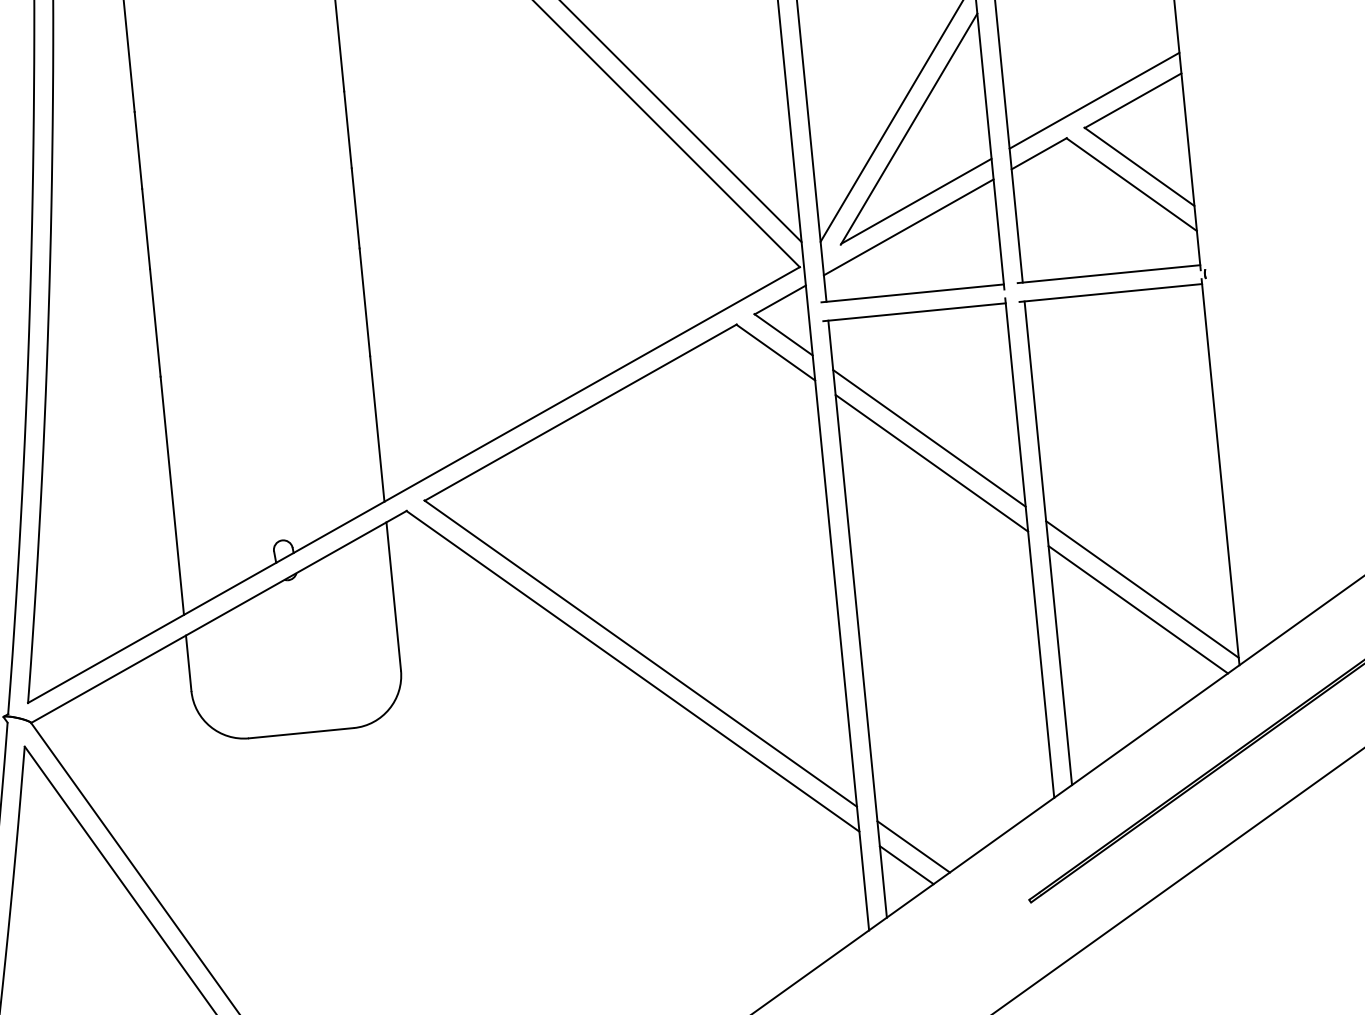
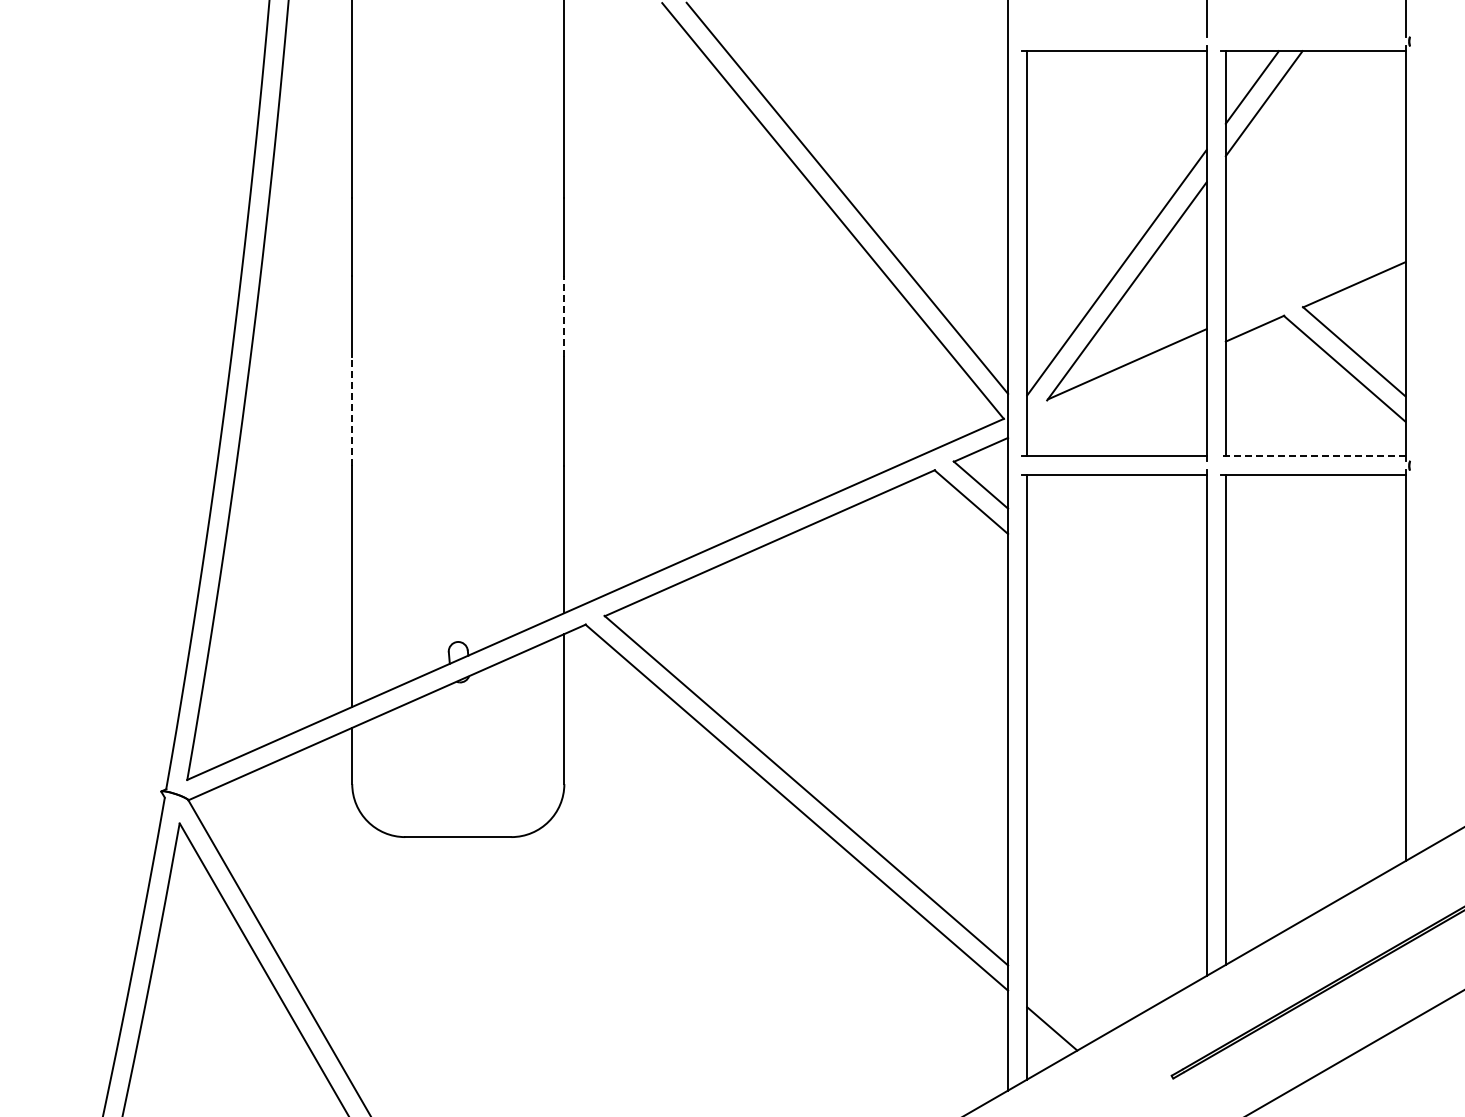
line: (1094, 100) -> (1315, 280), removed
line: (355, 208) -> (564, 316), solid -> dashed
line: (908, 227) -> (1116, 389), removed
line: (1108, 274) -> (1312, 456), solid -> dashed
line: (155, 322) -> (352, 411), solid -> dashed
line: (929, 438) -> (1116, 603), removed
line: (931, 463) -> (1116, 628), removed
line: (1142, 589) -> (1315, 775), removed
line: (1138, 609) -> (1309, 795), removed
line: (913, 846) -> (1060, 1010), removed

